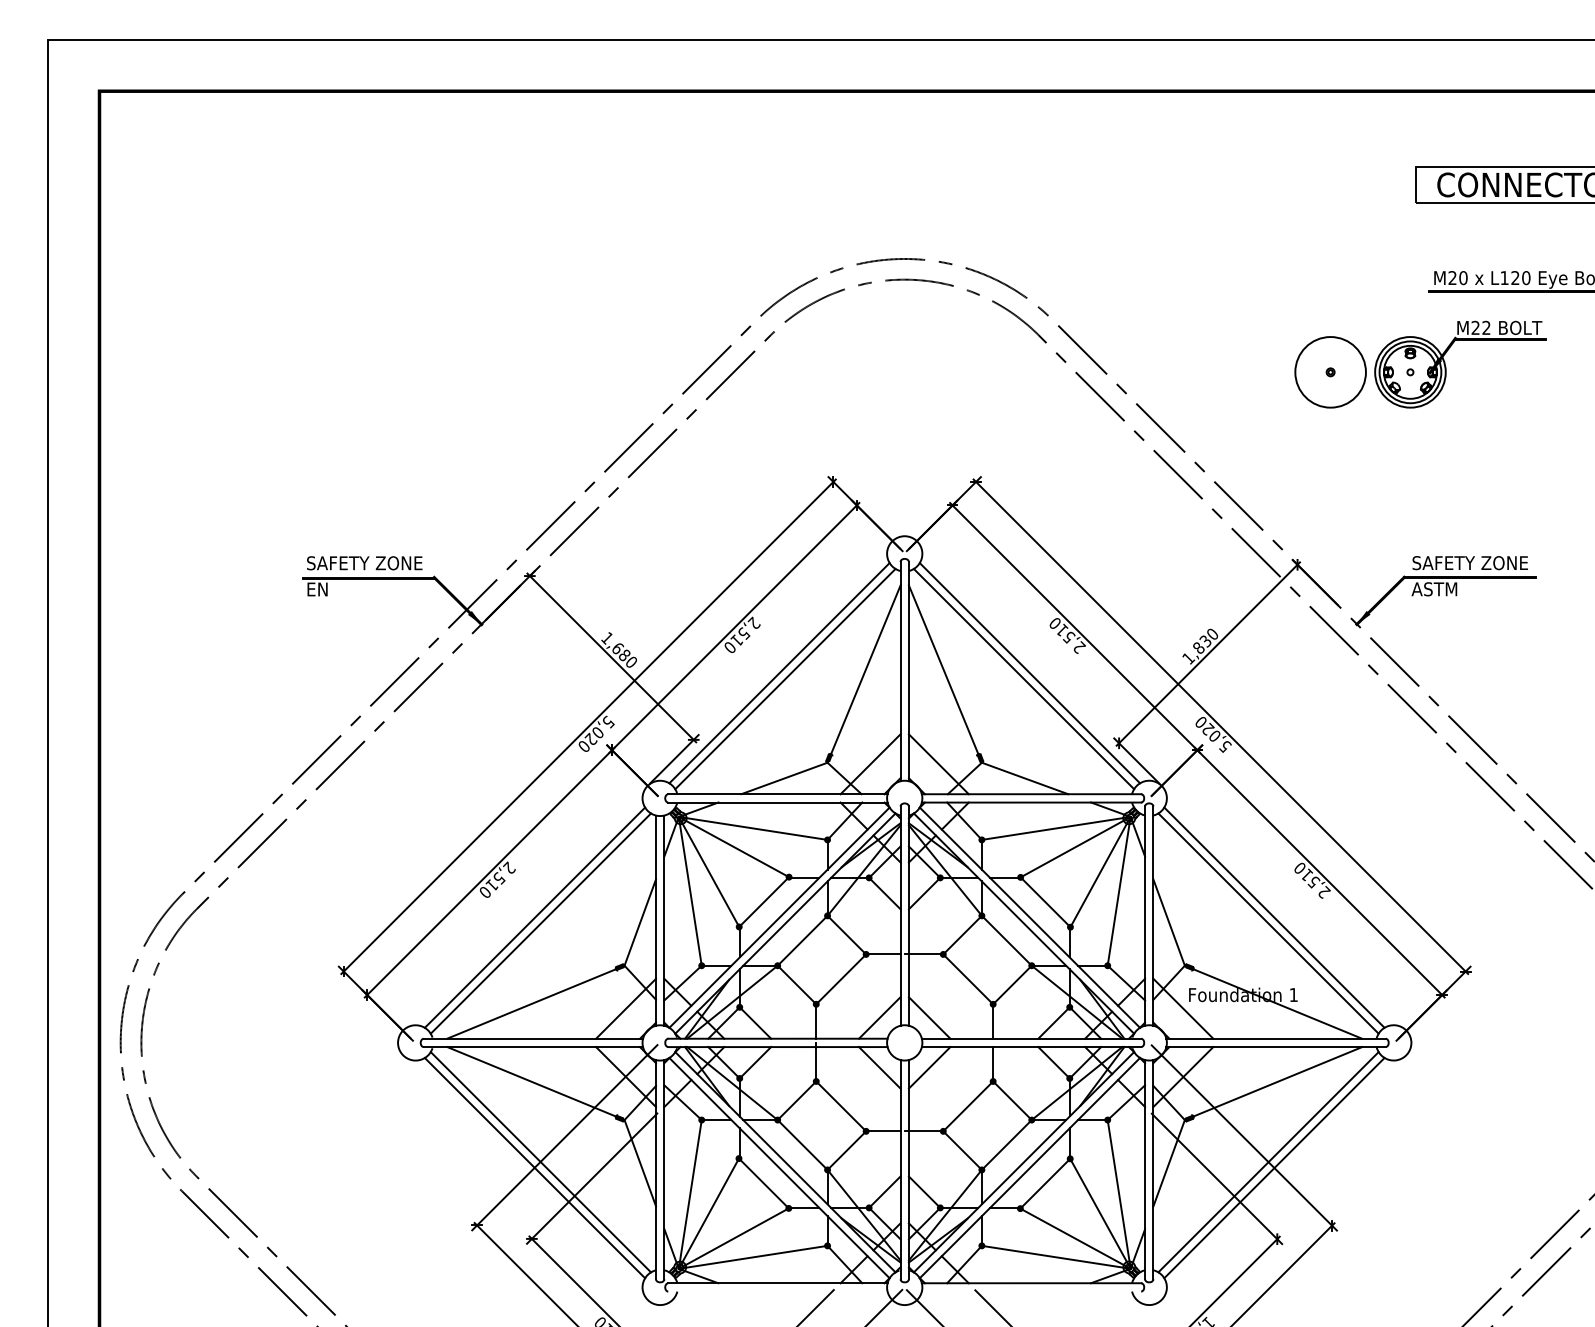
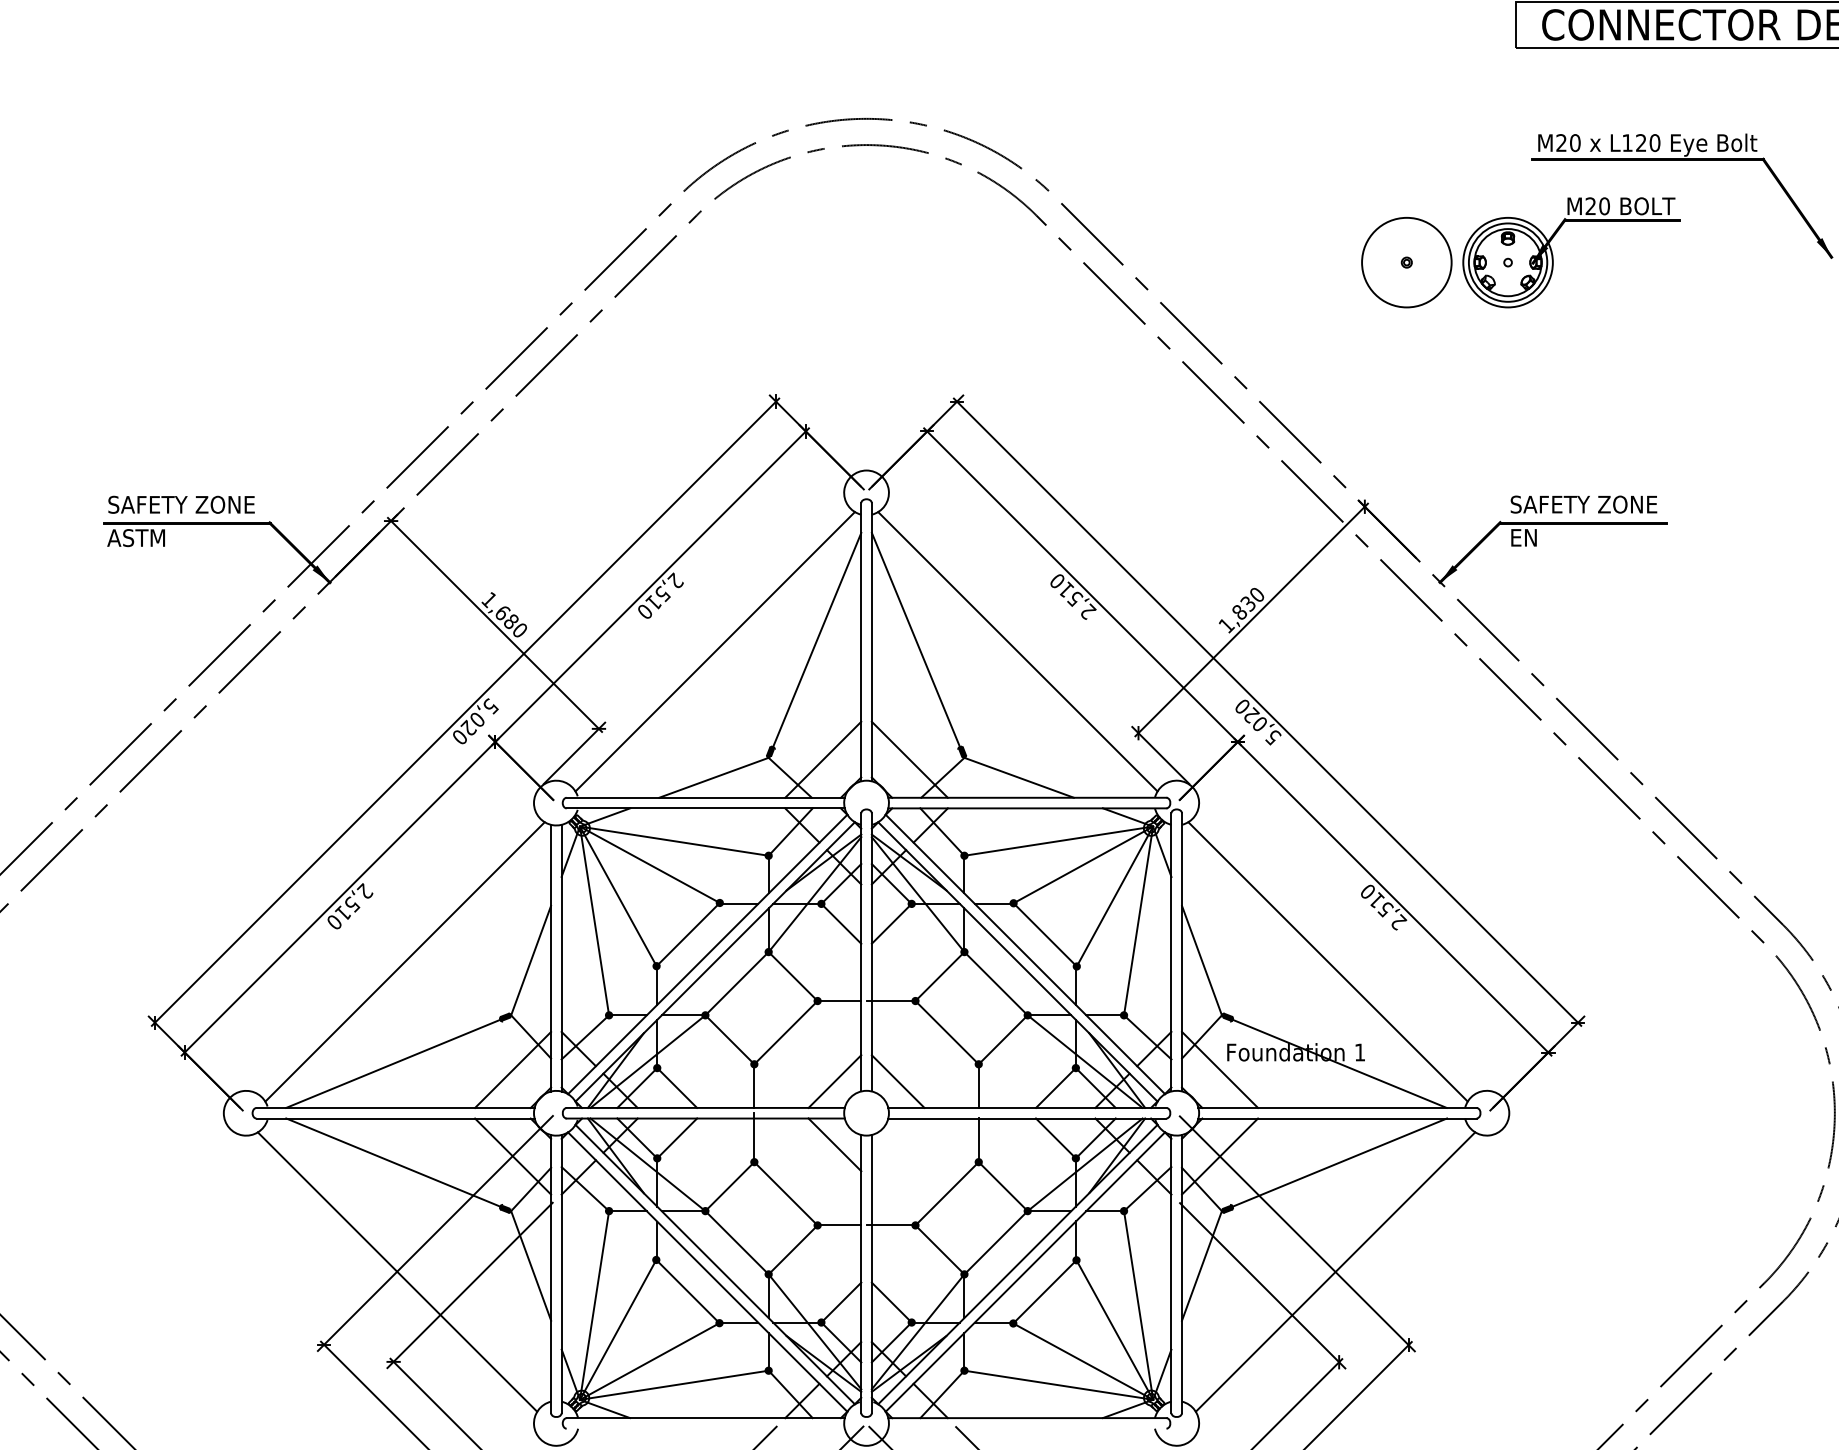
text: (1486, 327) -> (1604, 205), M22 -> M20
text: (328, 589) -> (135, 538), EN -> ASTM
text: (1434, 589) -> (1538, 538), ASTM -> EN
line: (779, 673) -> (707, 644), removed
line: (1029, 673) -> (1024, 644), removed
line: (534, 917) -> (396, 954), removed
line: (1274, 917) -> (1335, 954), removed
line: (929, 1067) -> (897, 1144), removed
line: (540, 1162) -> (404, 1264), removed
line: (1268, 1162) -> (1328, 1264), removed

